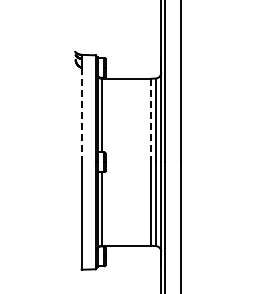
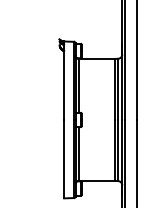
line: (81, 115) -> (64, 85), dashed -> solid
line: (151, 120) -> (115, 89), dashed -> solid

